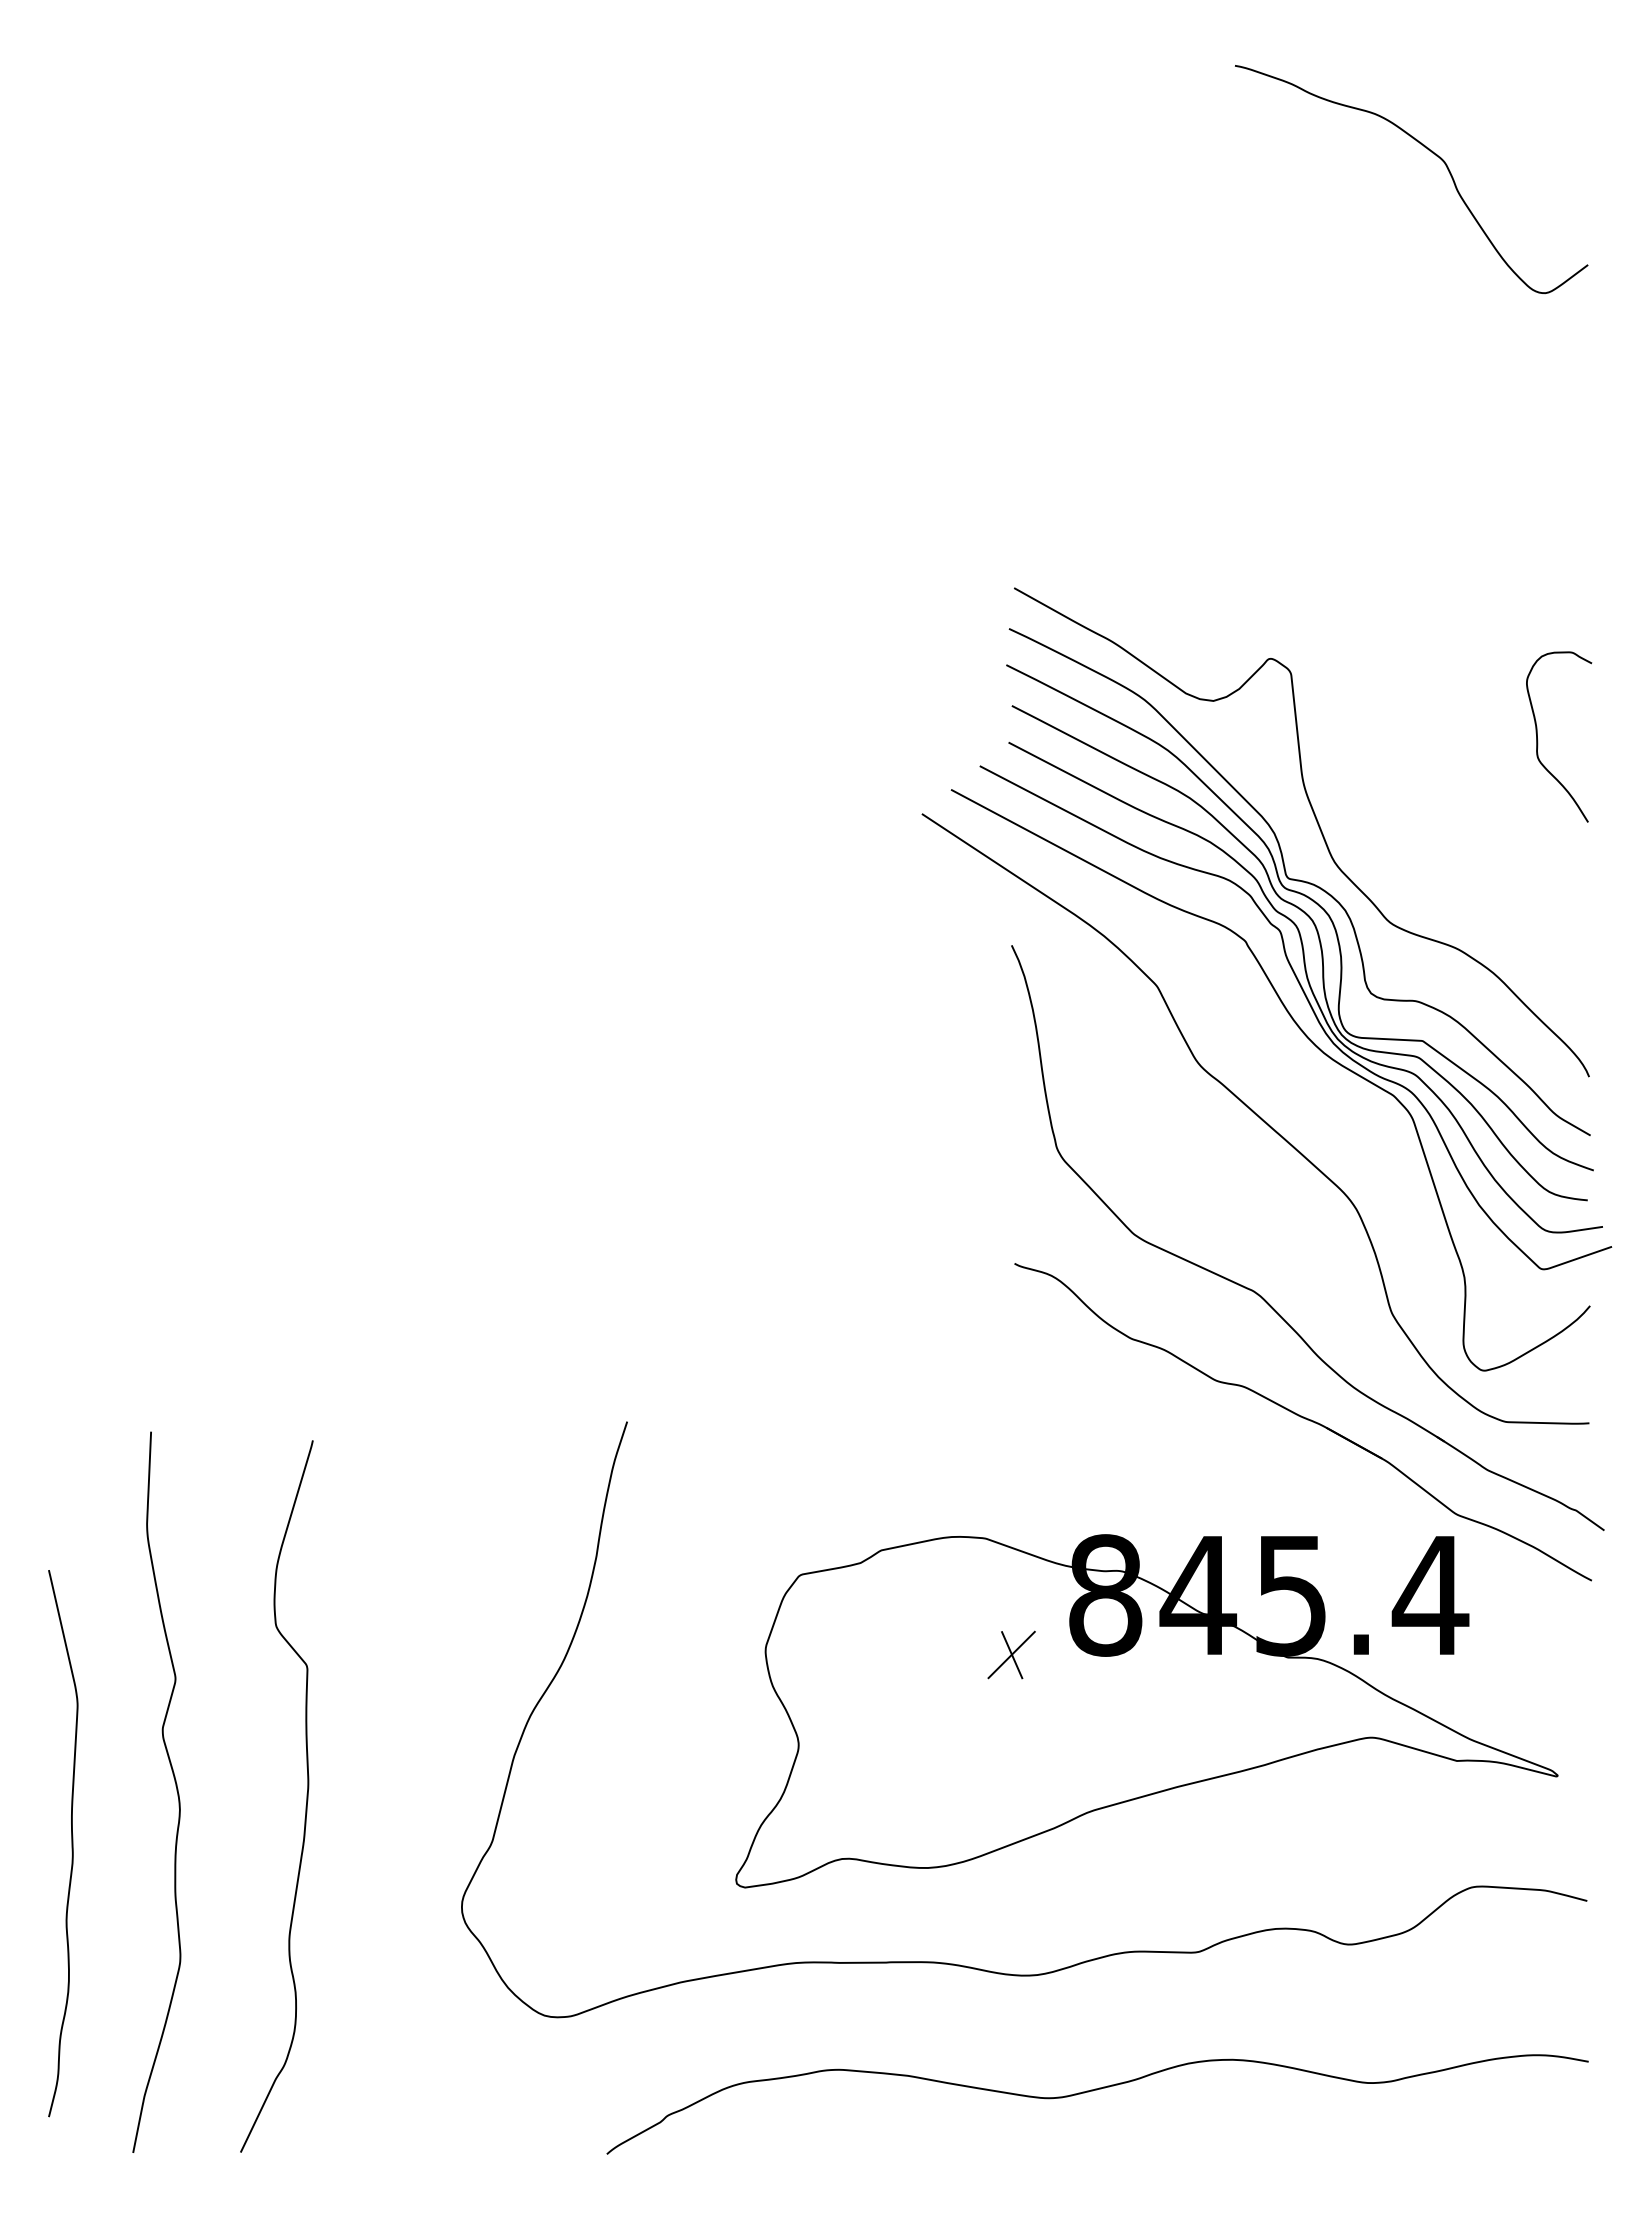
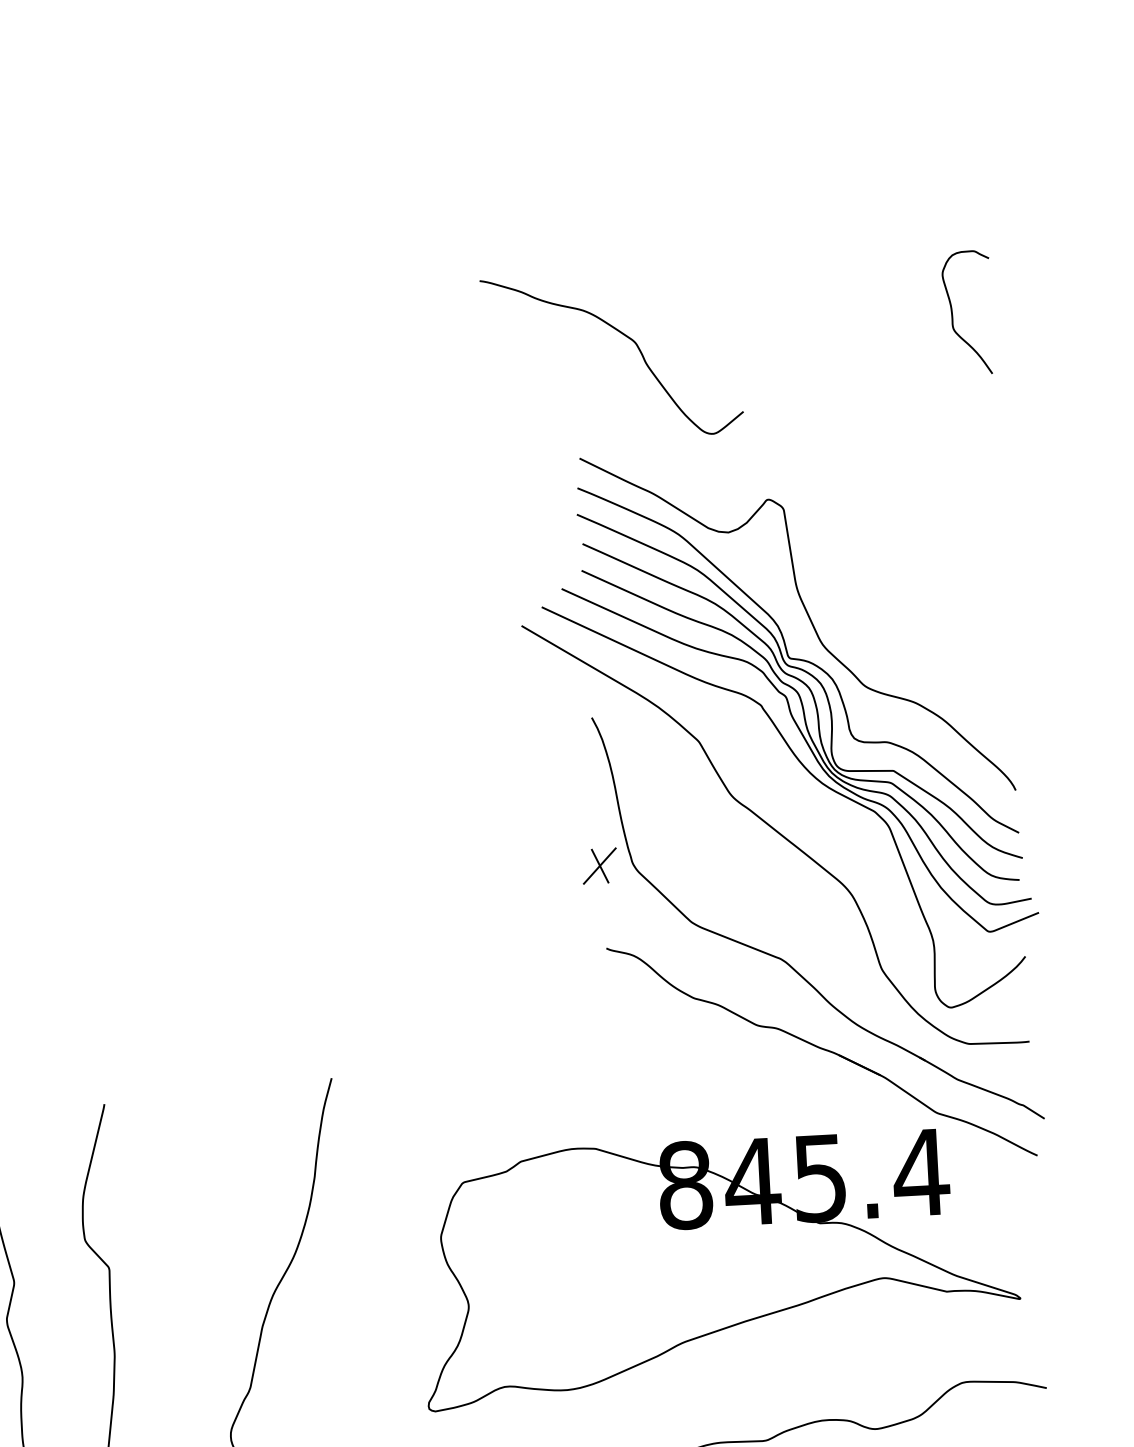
curve: (1432, 153) -> (626, 336), moved
curve: (1538, 740) -> (953, 316), moved
part: (1011, 1654) -> (599, 865), moved

